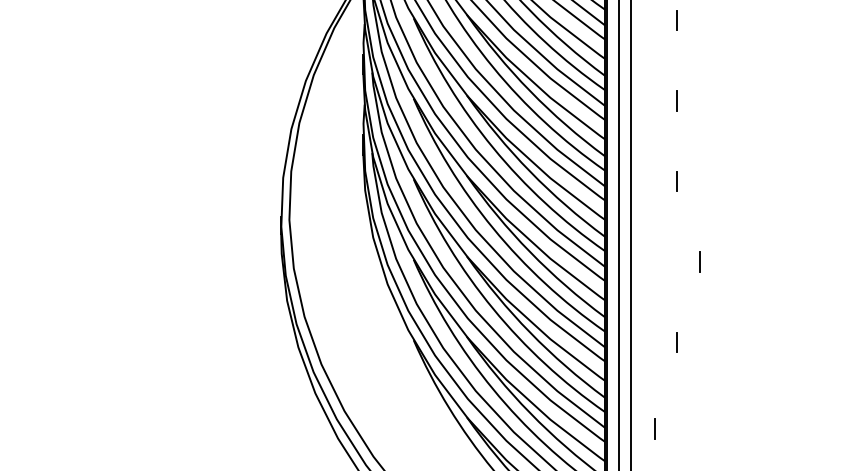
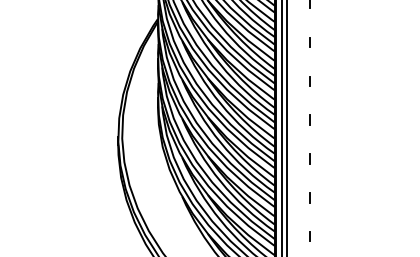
line: (699, 260) -> (309, 158), moved
line: (654, 428) -> (309, 236), moved

